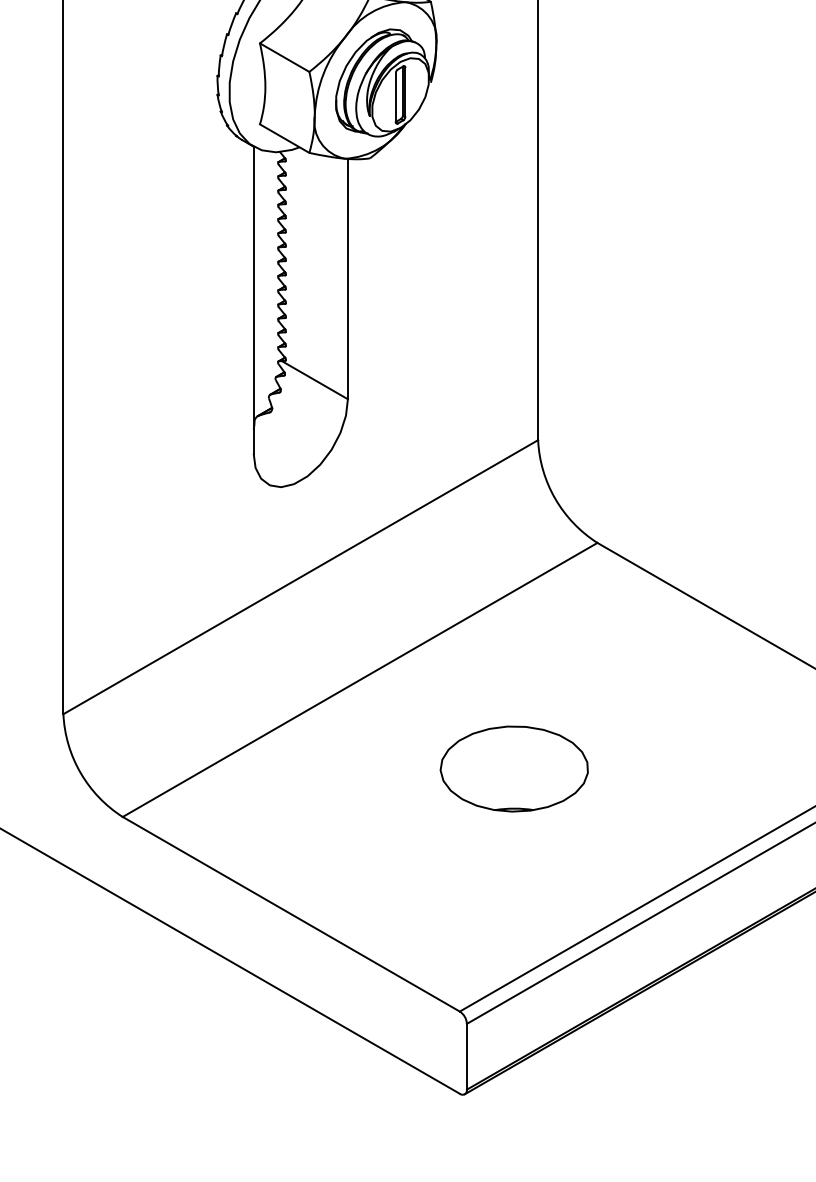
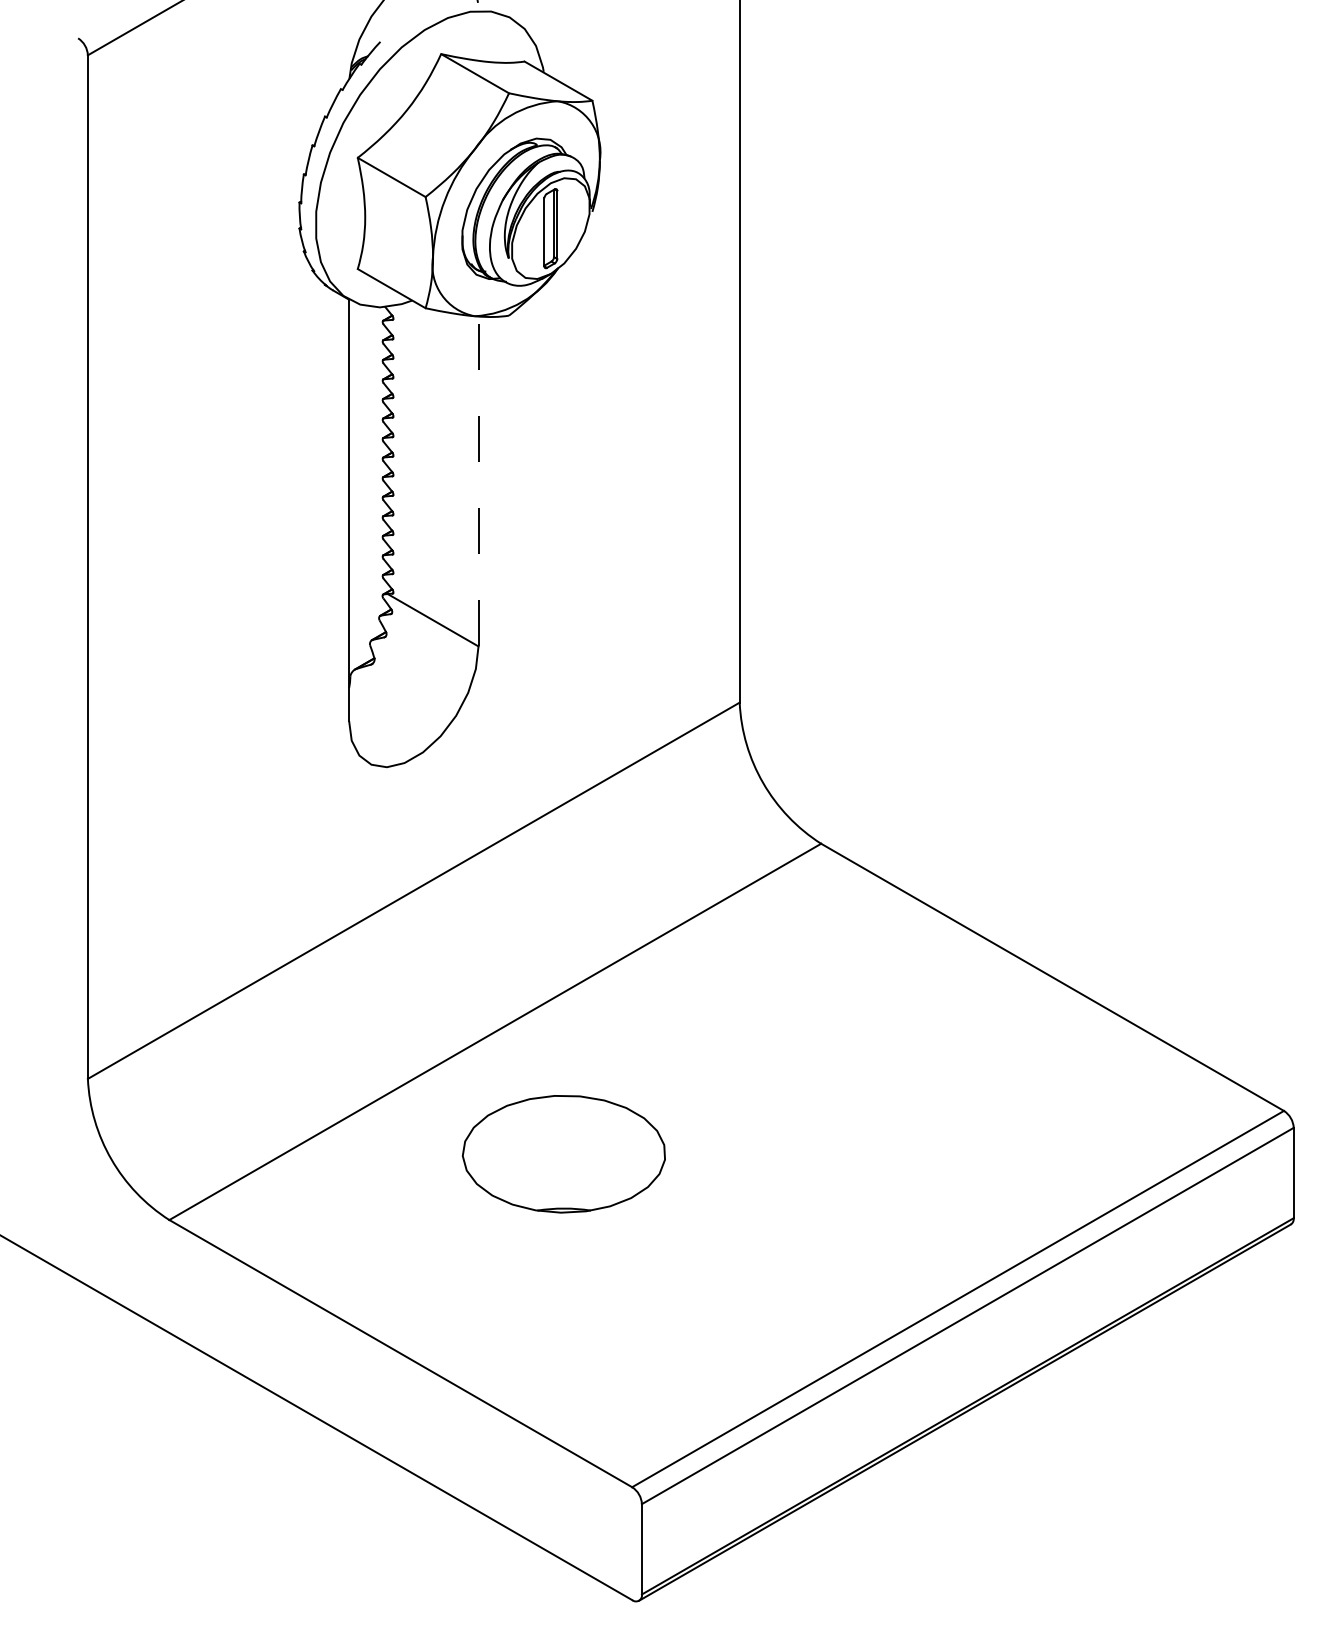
line: (347, 278) -> (478, 480), solid -> dashed
part: (513, 769) -> (563, 1154), moved

